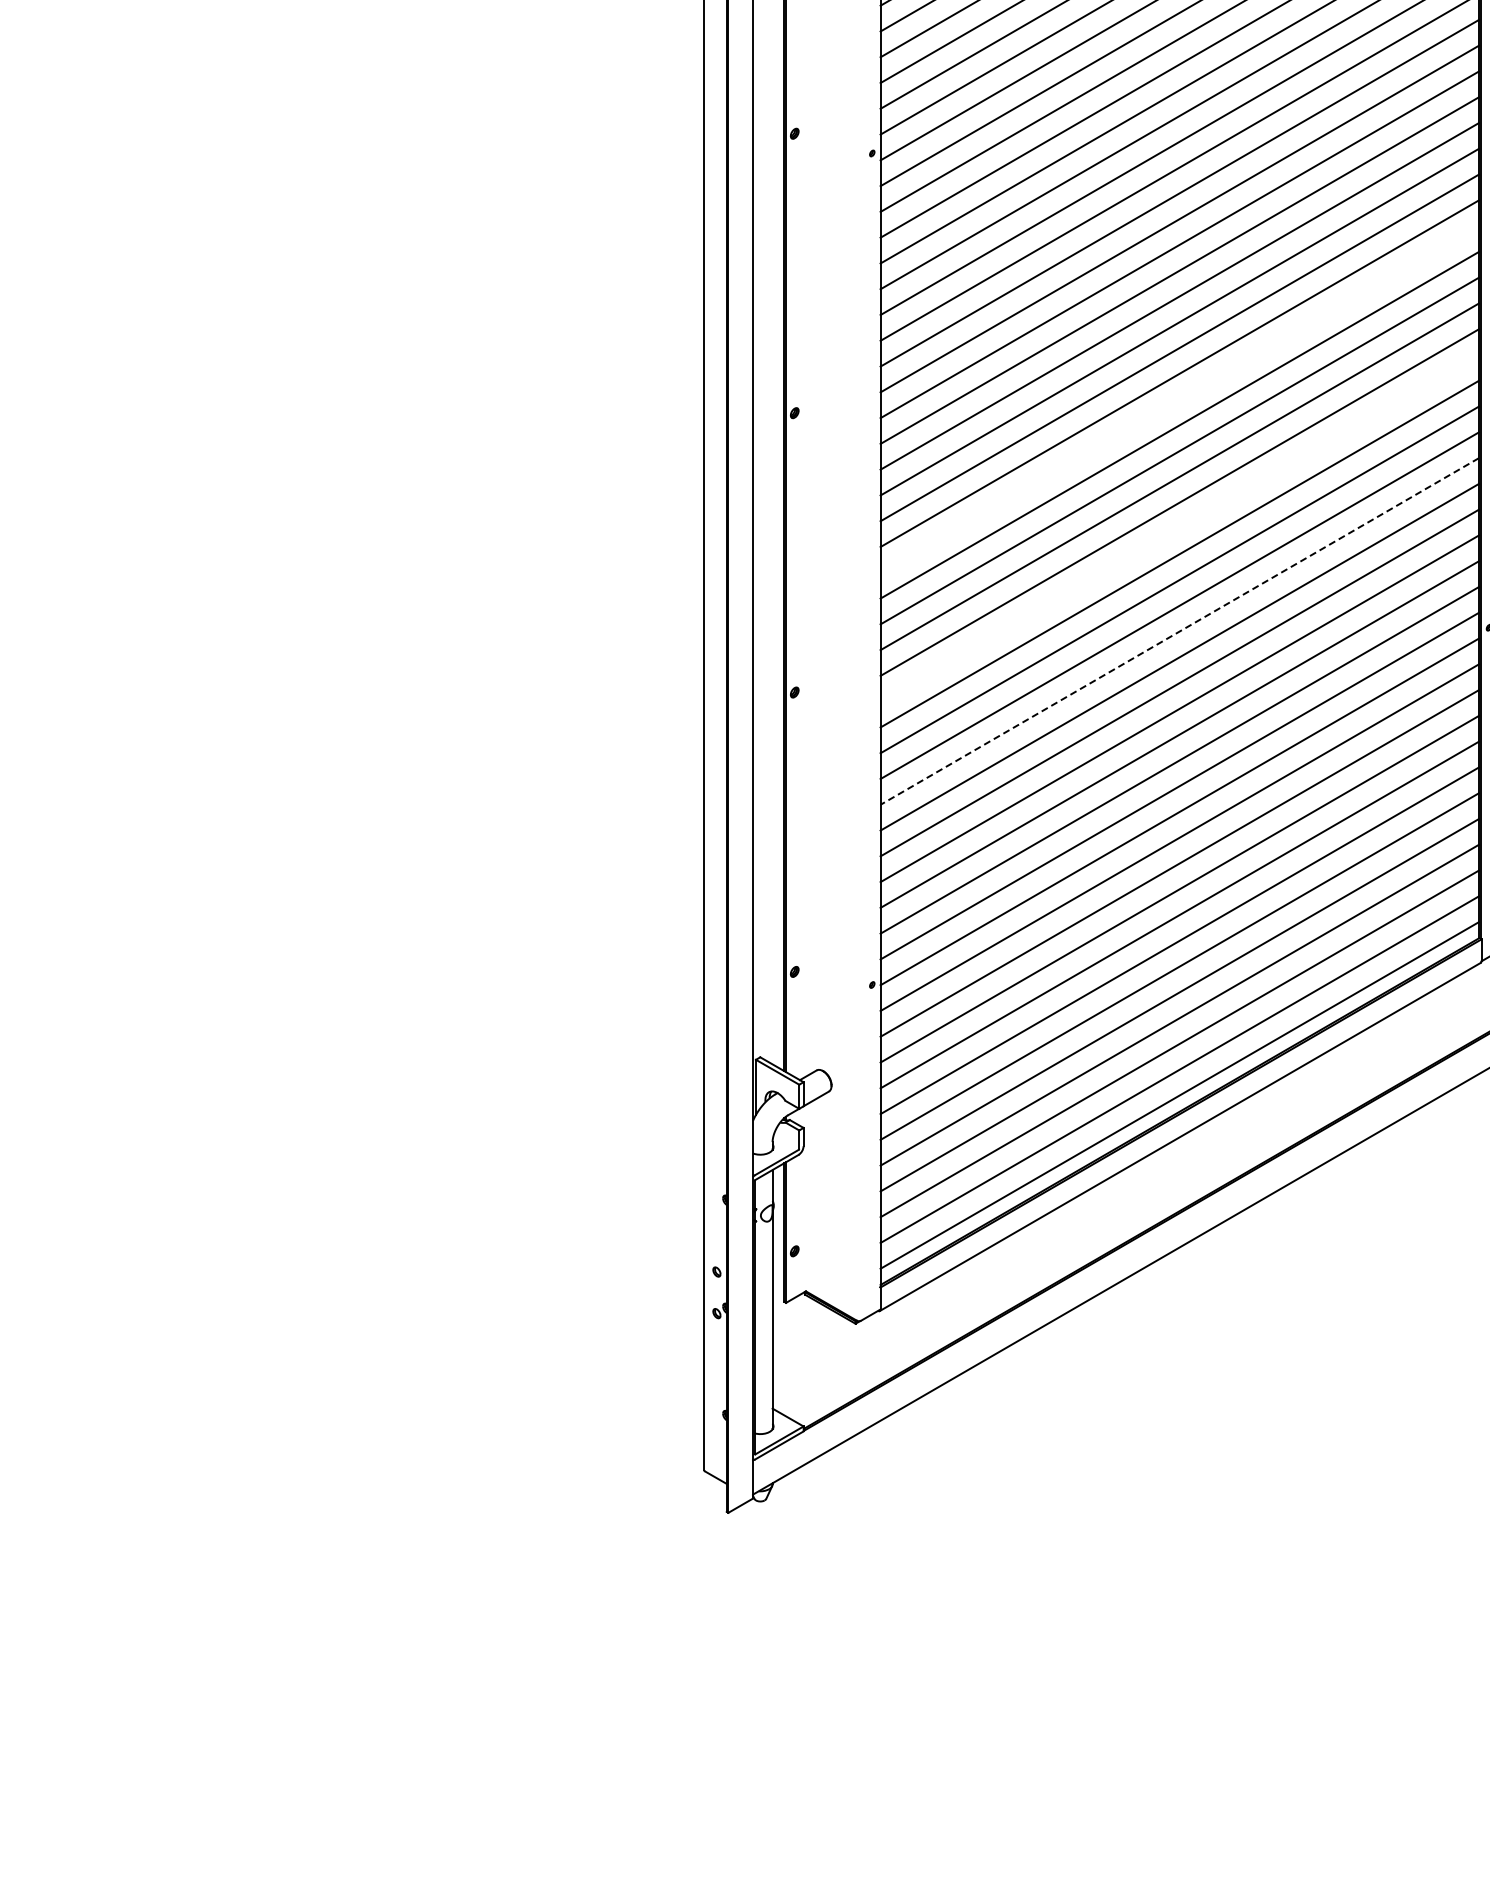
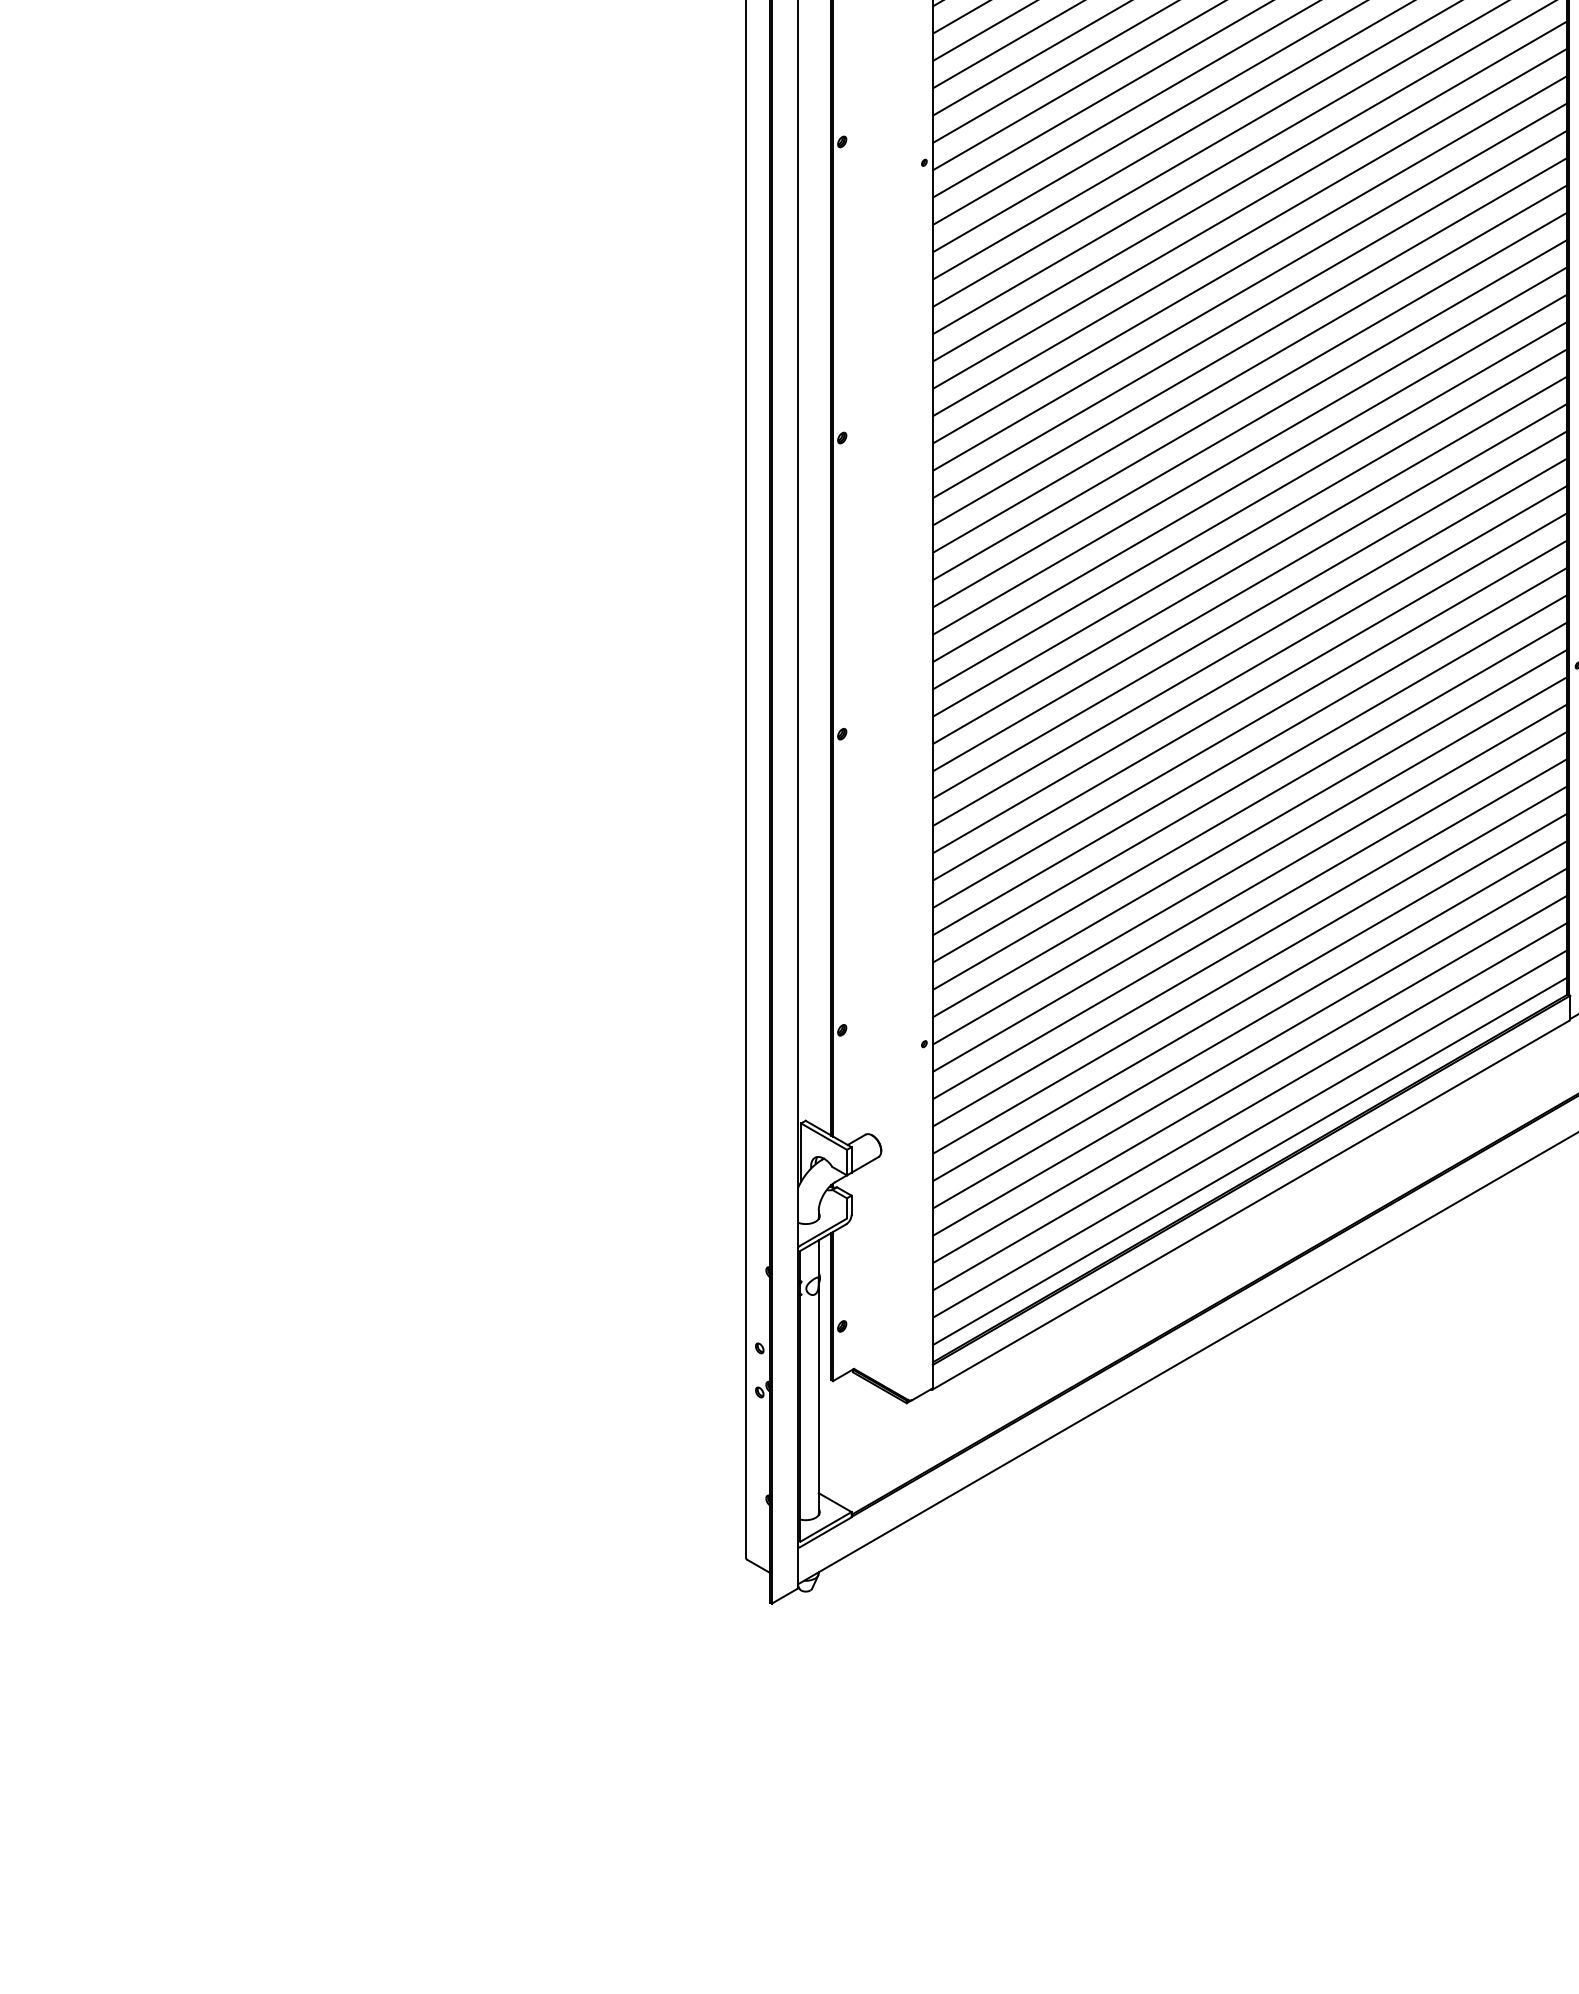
line: (1179, 399) -> (1250, 423), added
line: (1179, 528) -> (1250, 560), added
line: (1179, 631) -> (1250, 669), dashed -> solid

